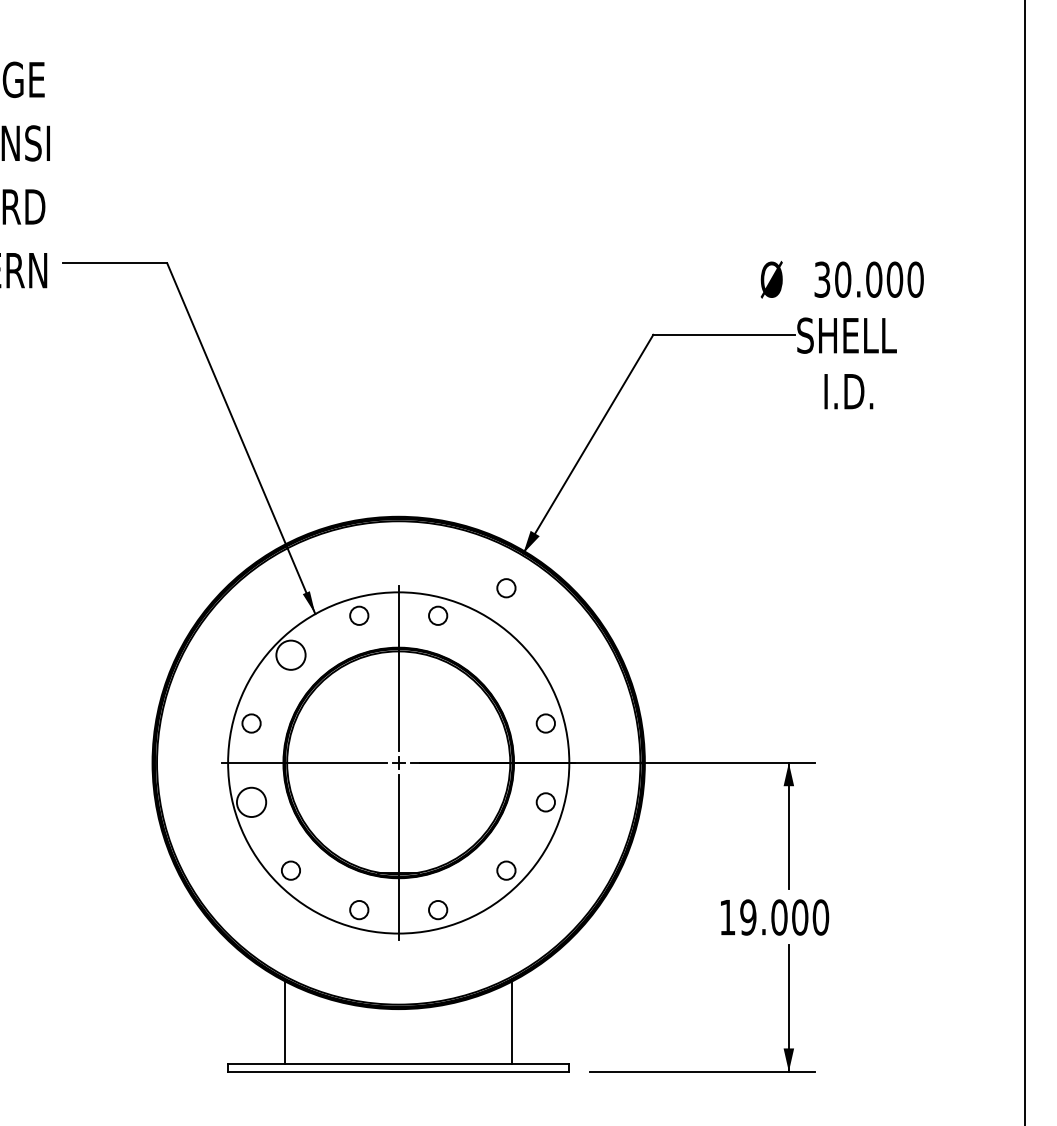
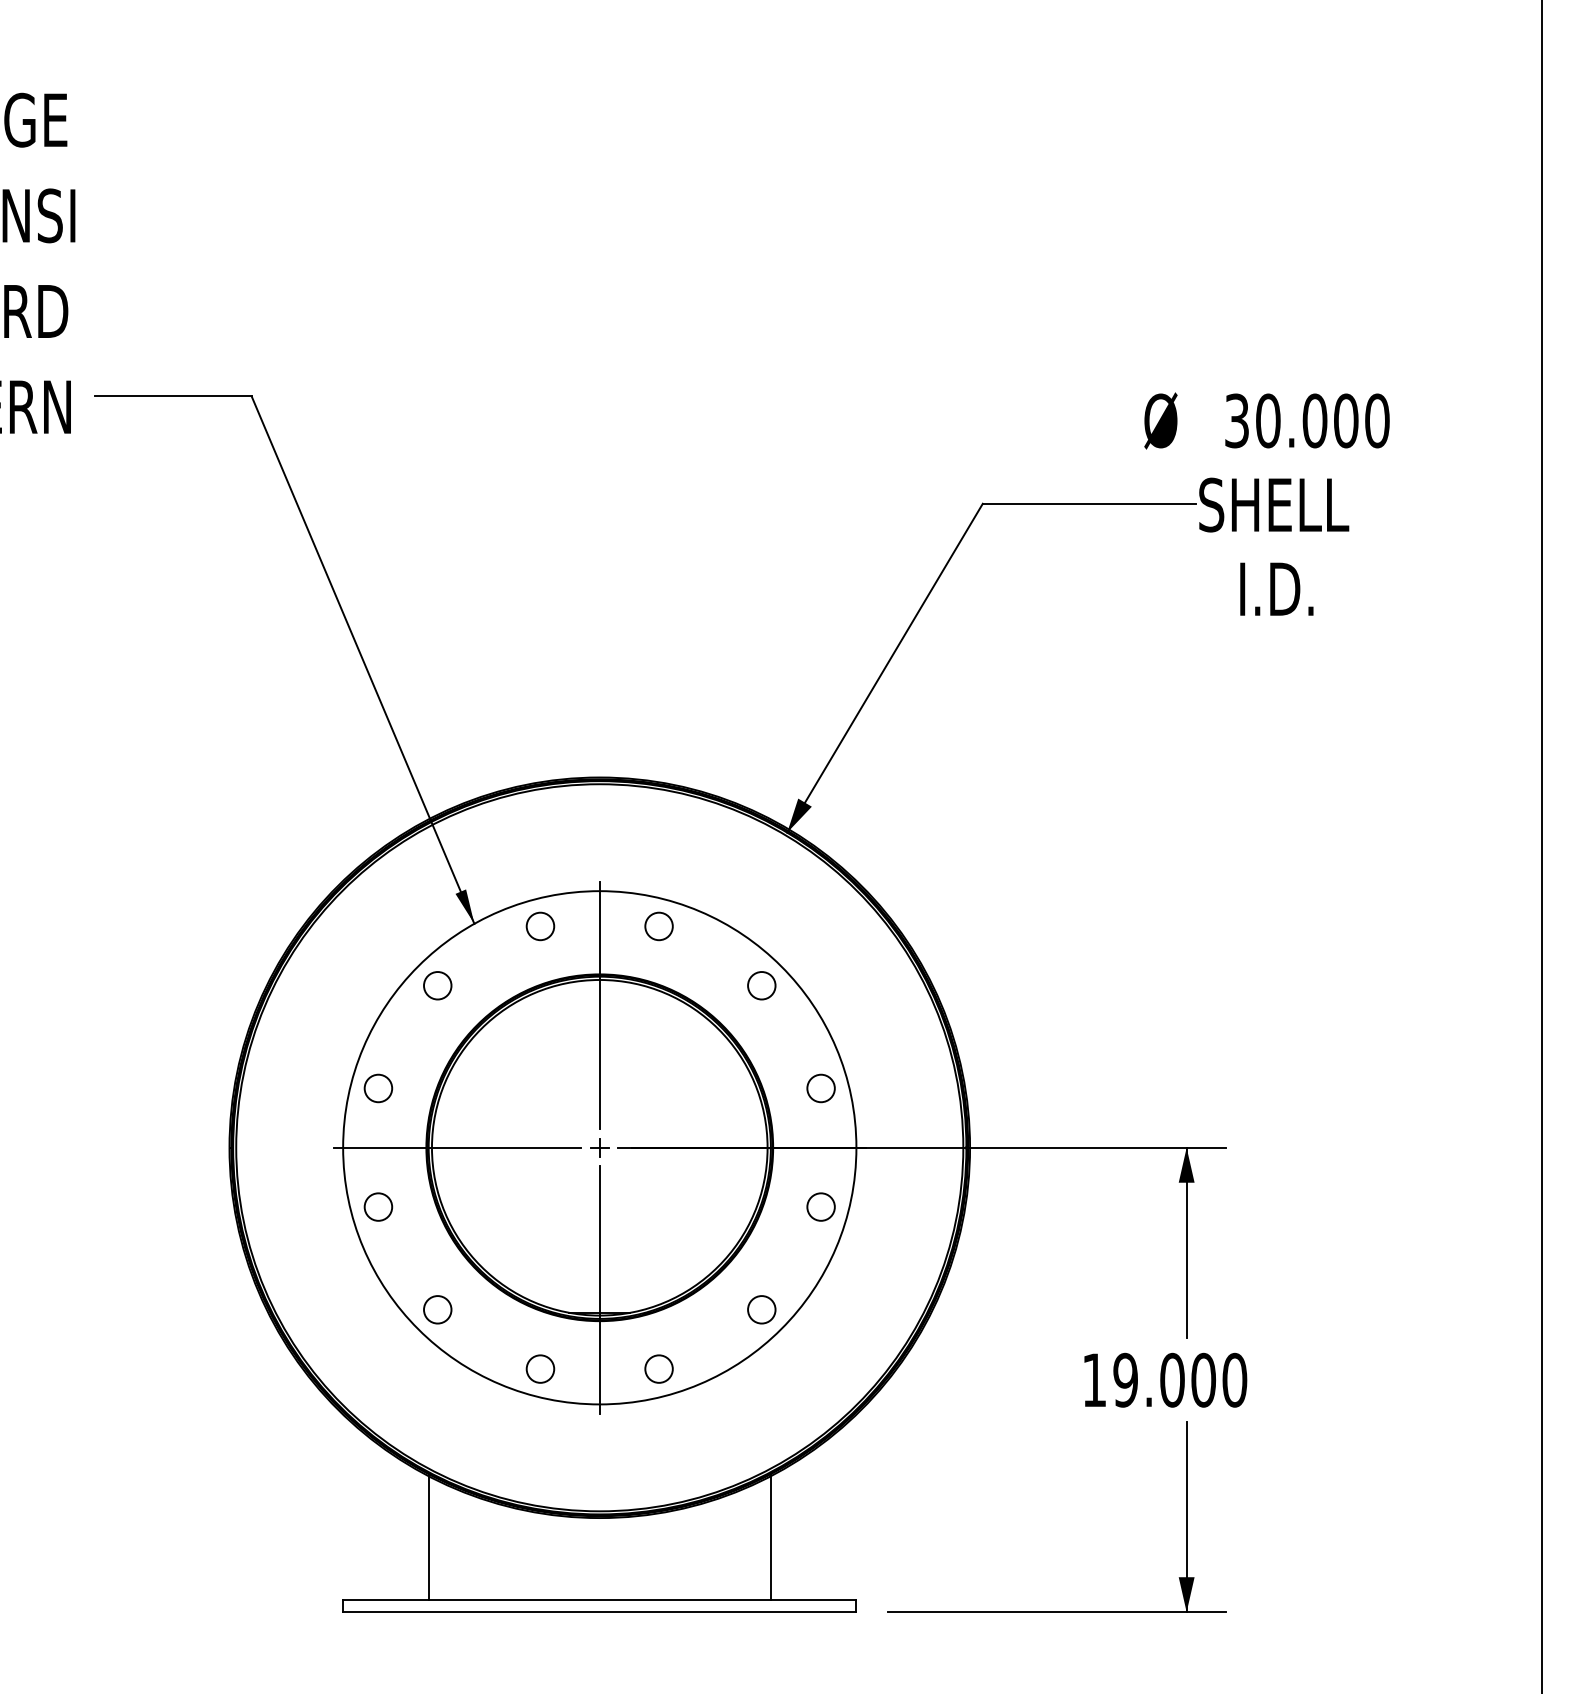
circle: (506, 588) -> (761, 986), moved
circle: (290, 655) -> (437, 986), size x0.62
circle: (251, 802) -> (378, 1207), size x0.62

